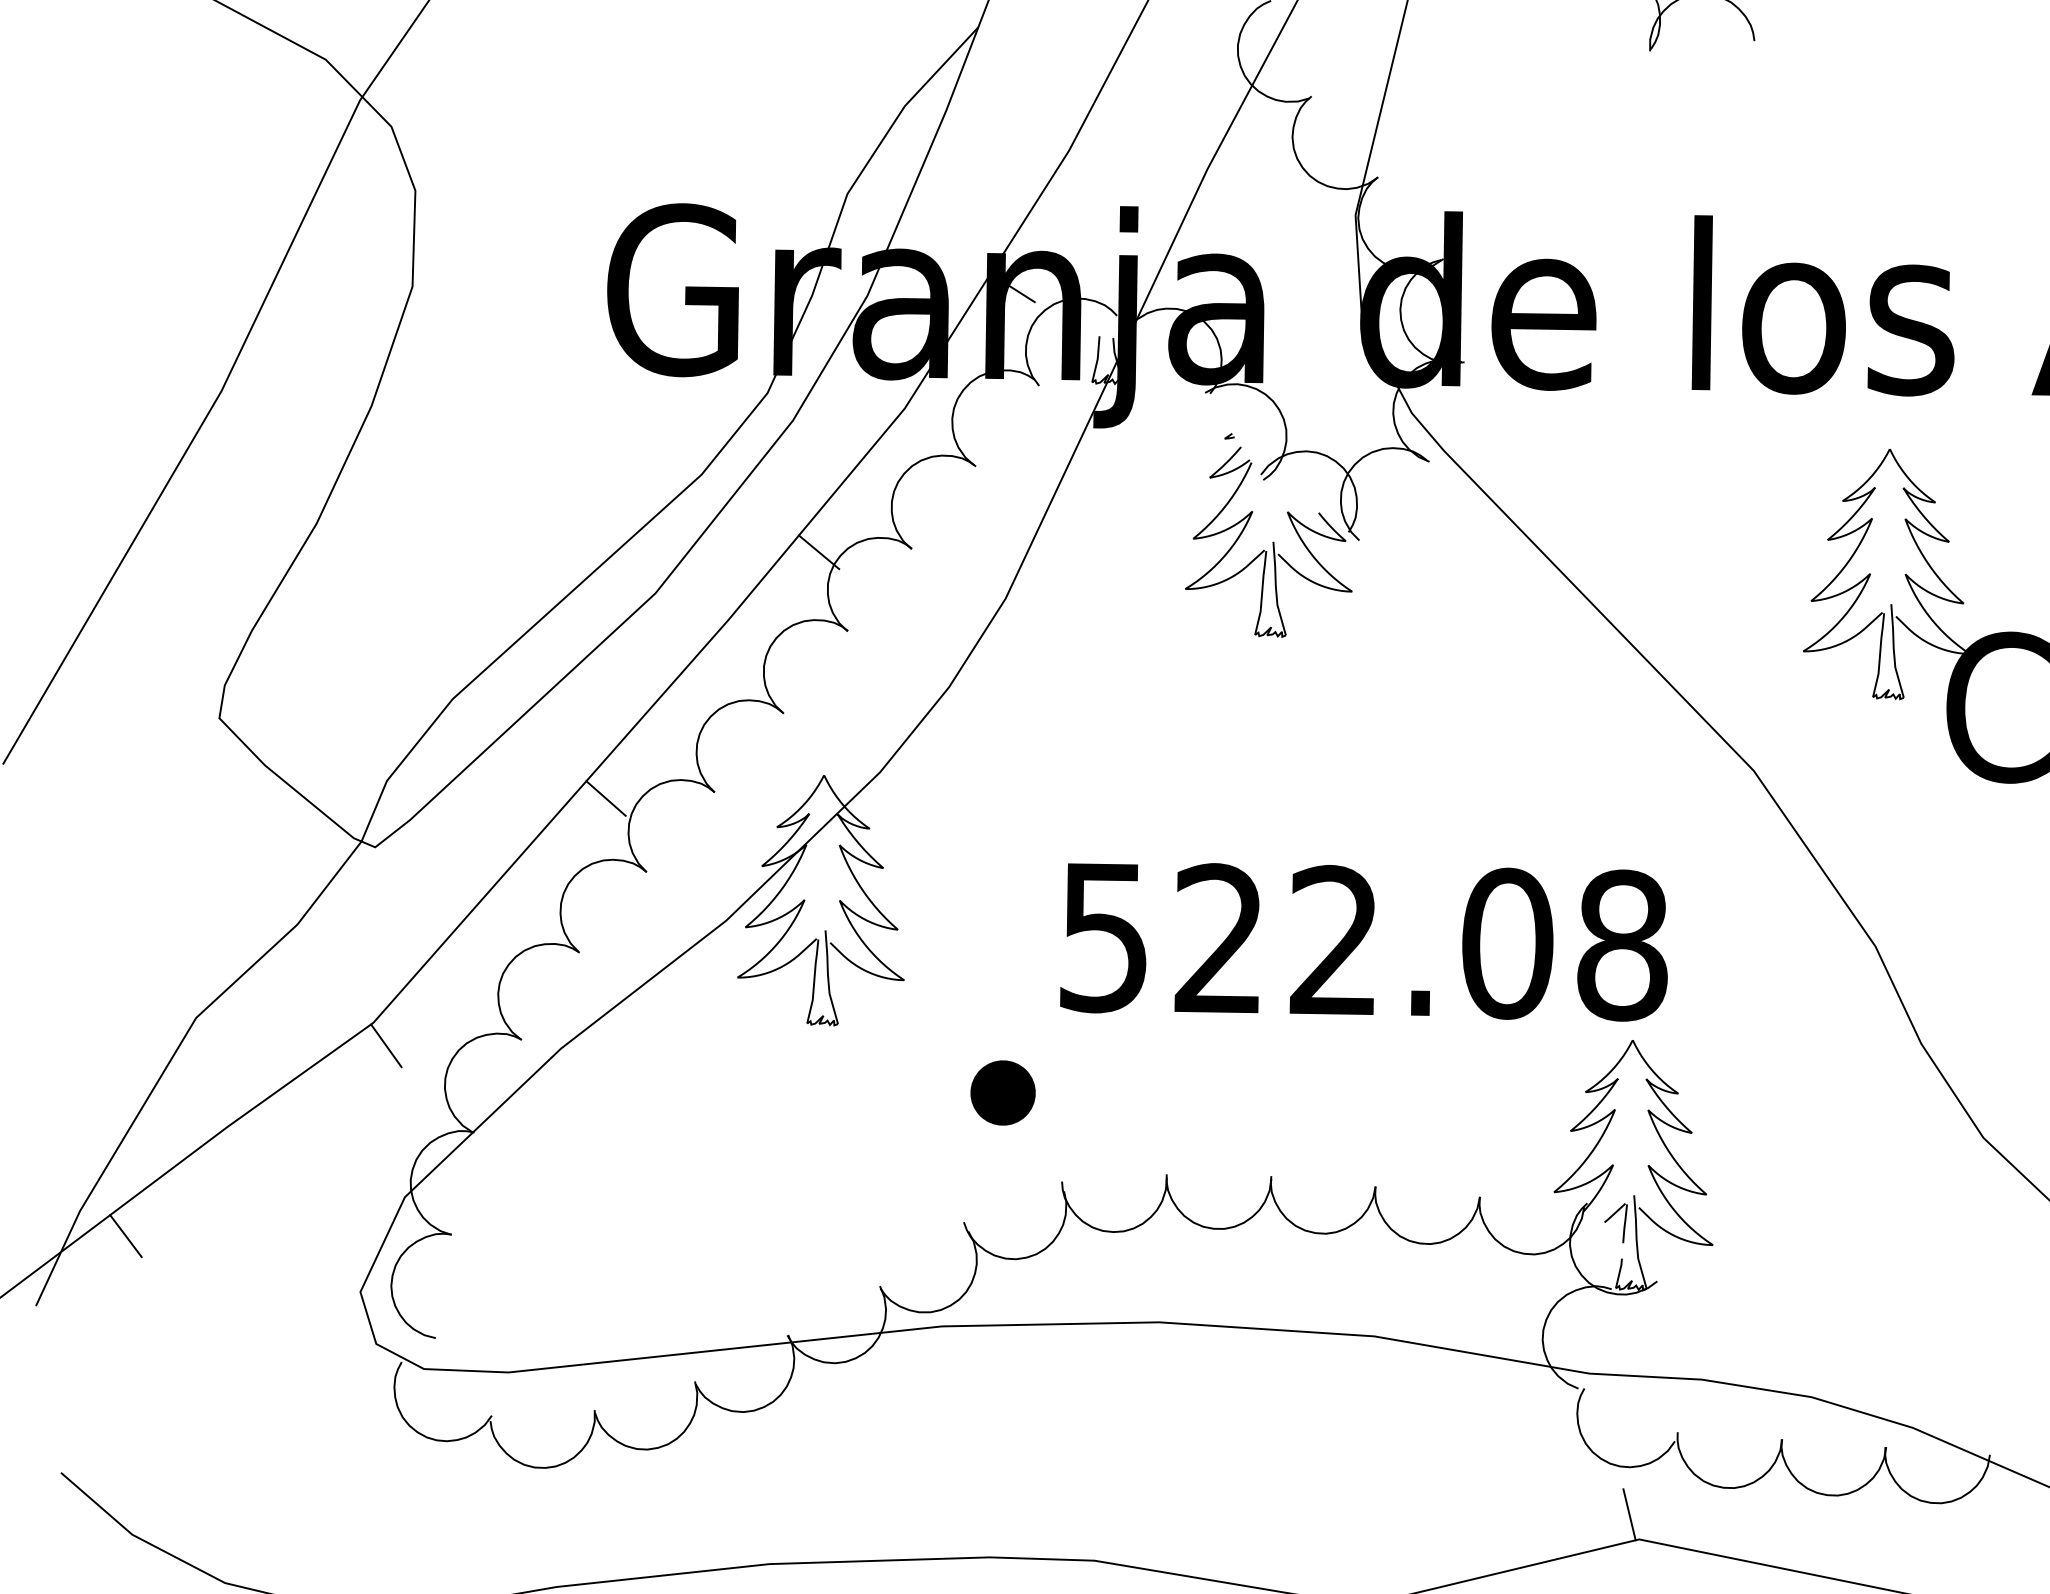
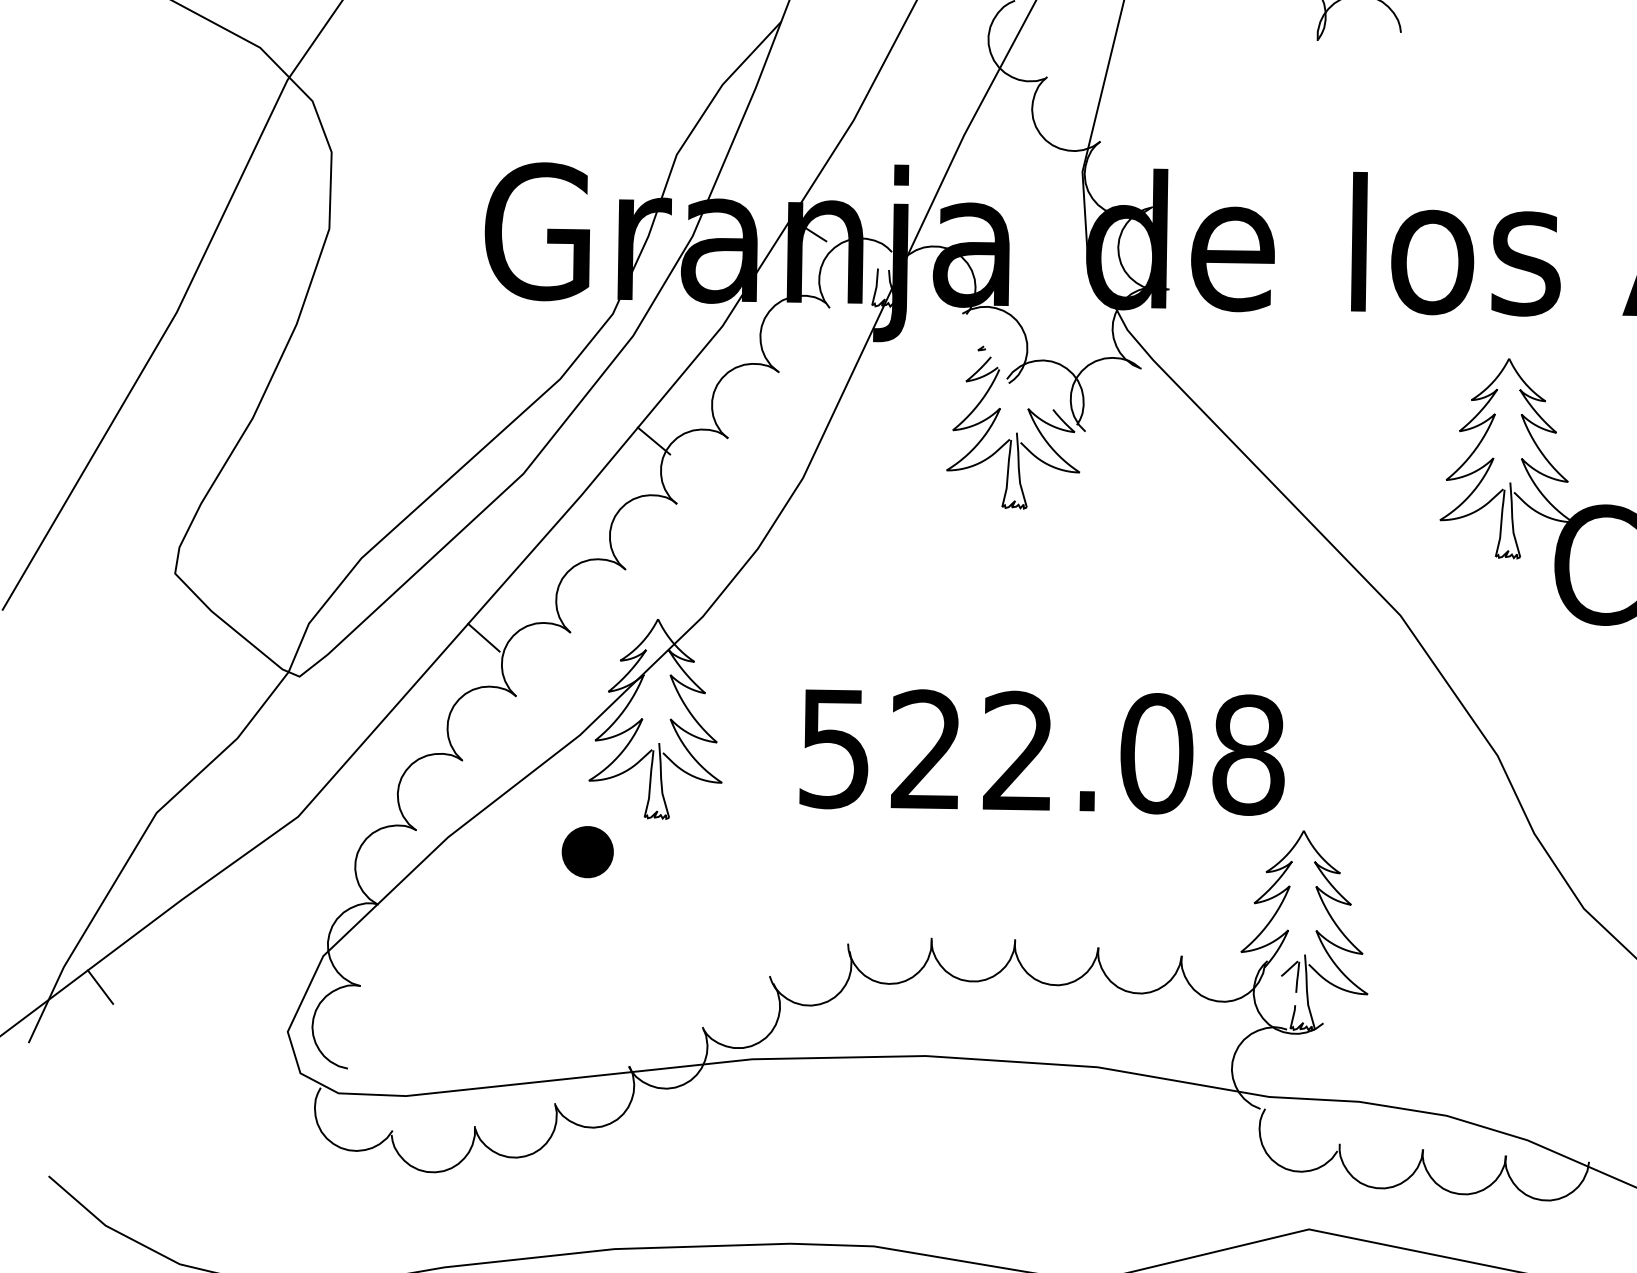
text: (1363, 942) -> (1041, 752), moved
line: (386, 1045) -> (308, 834), removed
part: (1002, 1092) -> (587, 851), moved
line: (1629, 1514) -> (1301, 1209), removed

